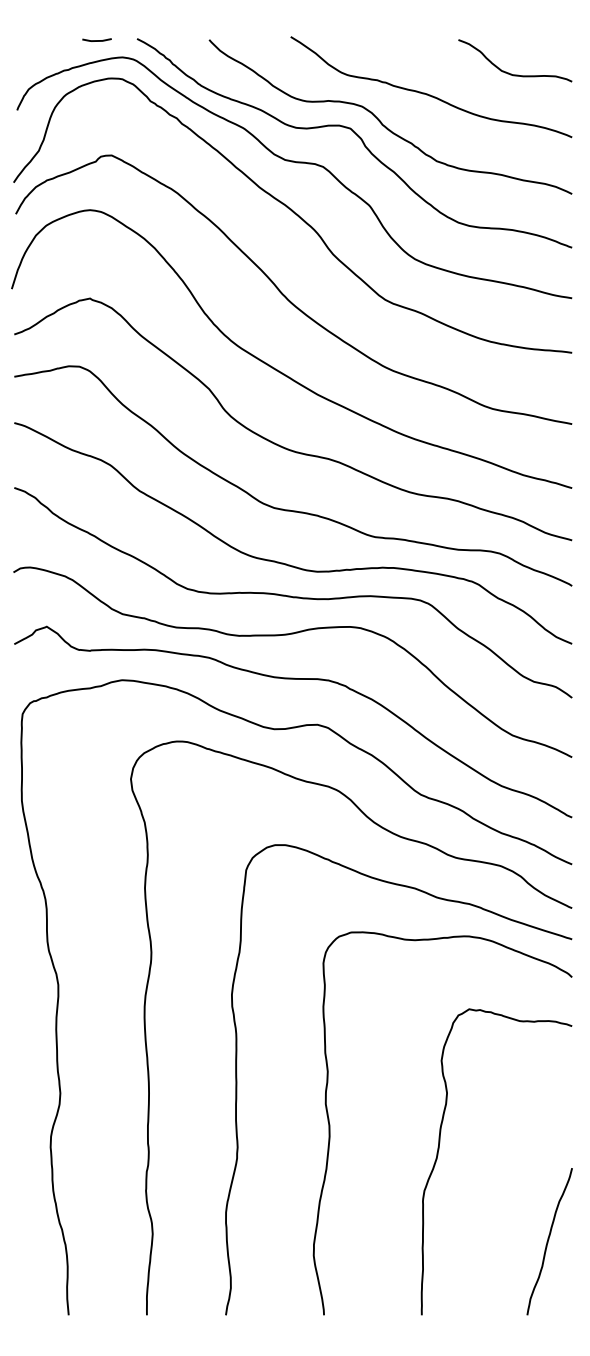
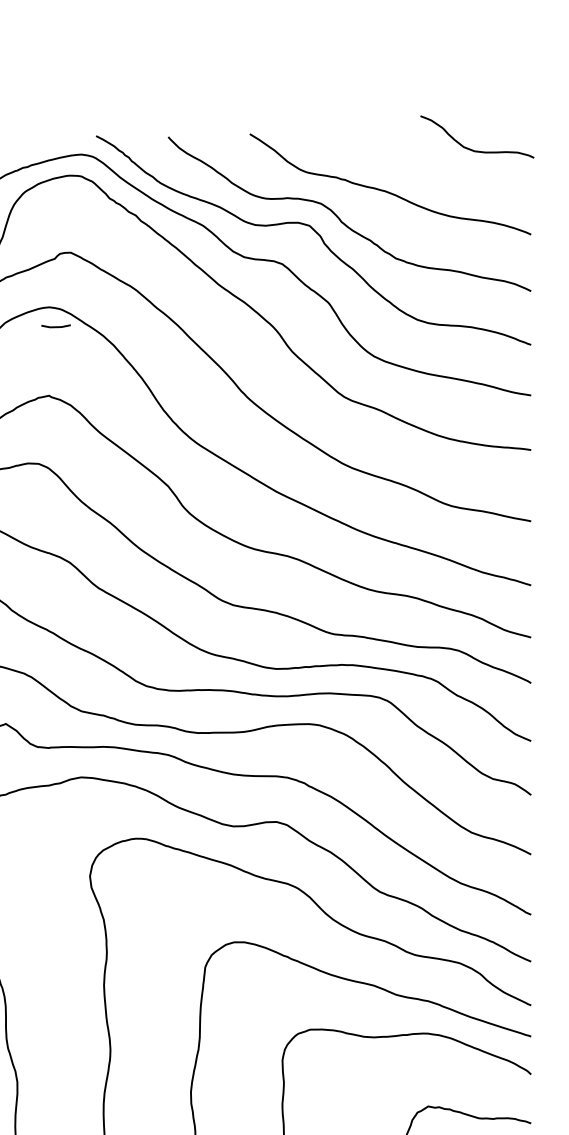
line: (96, 40) -> (55, 326), moved
curve: (509, 72) -> (471, 148), moved

